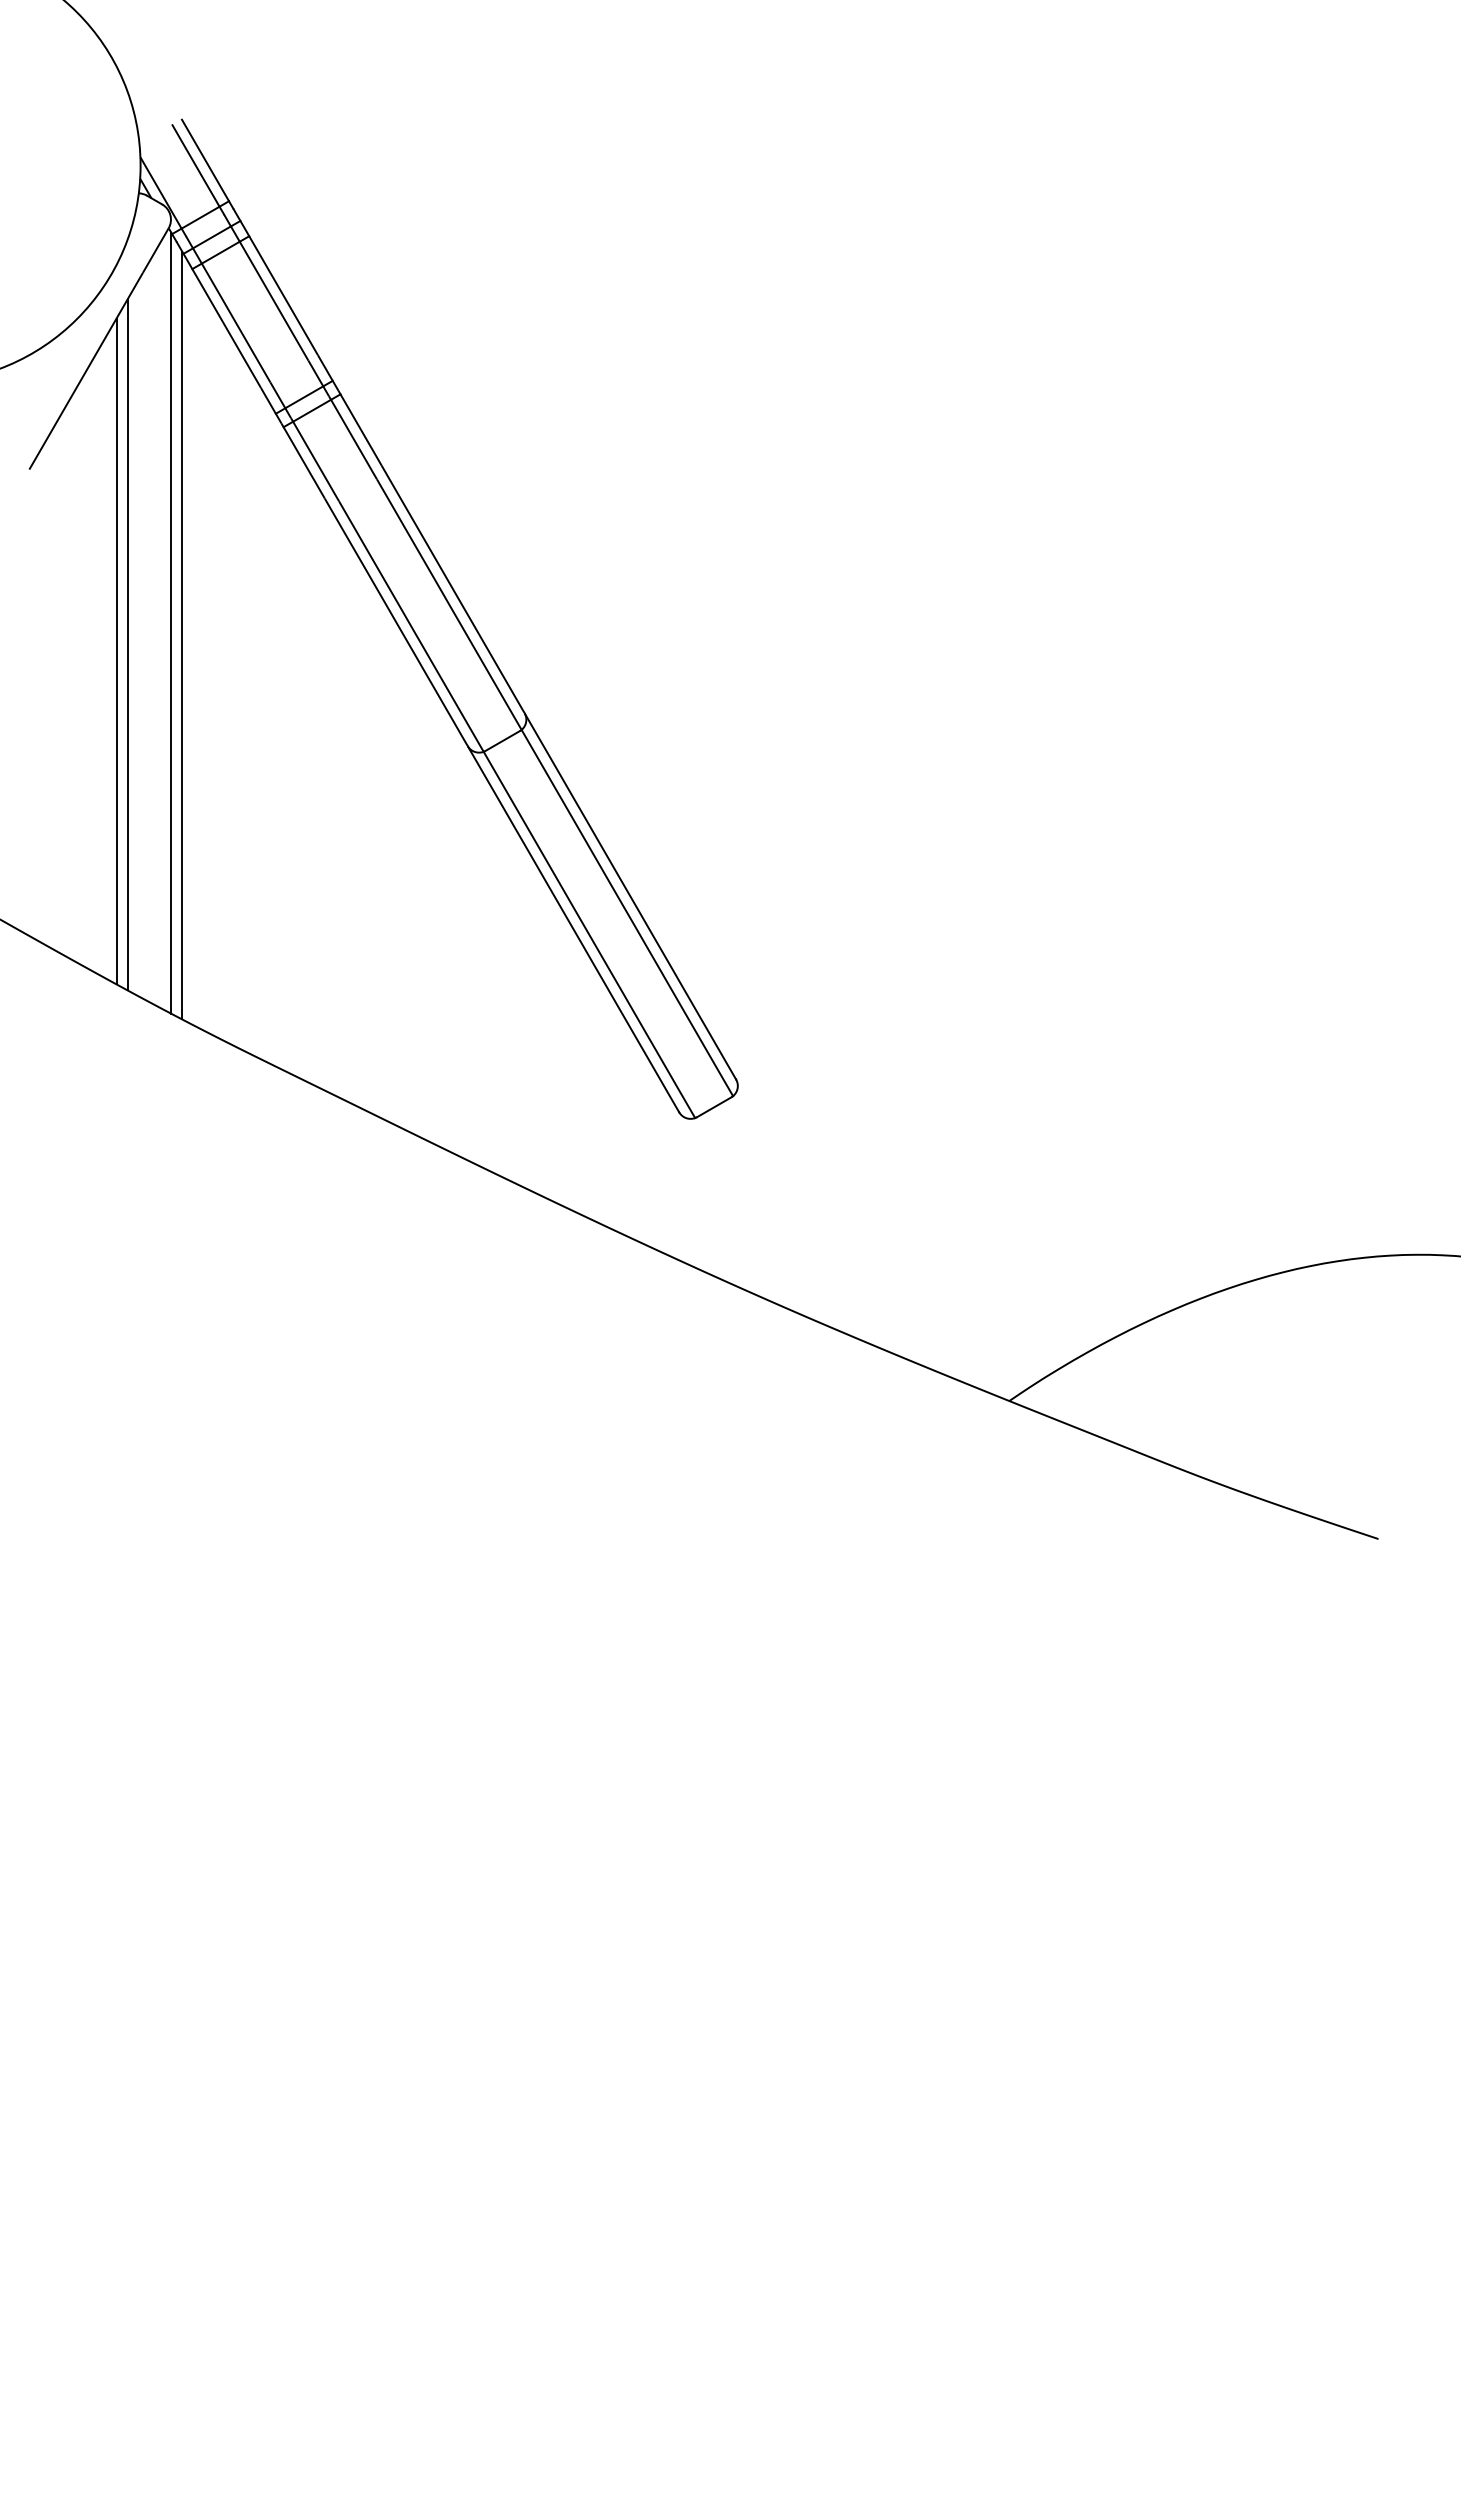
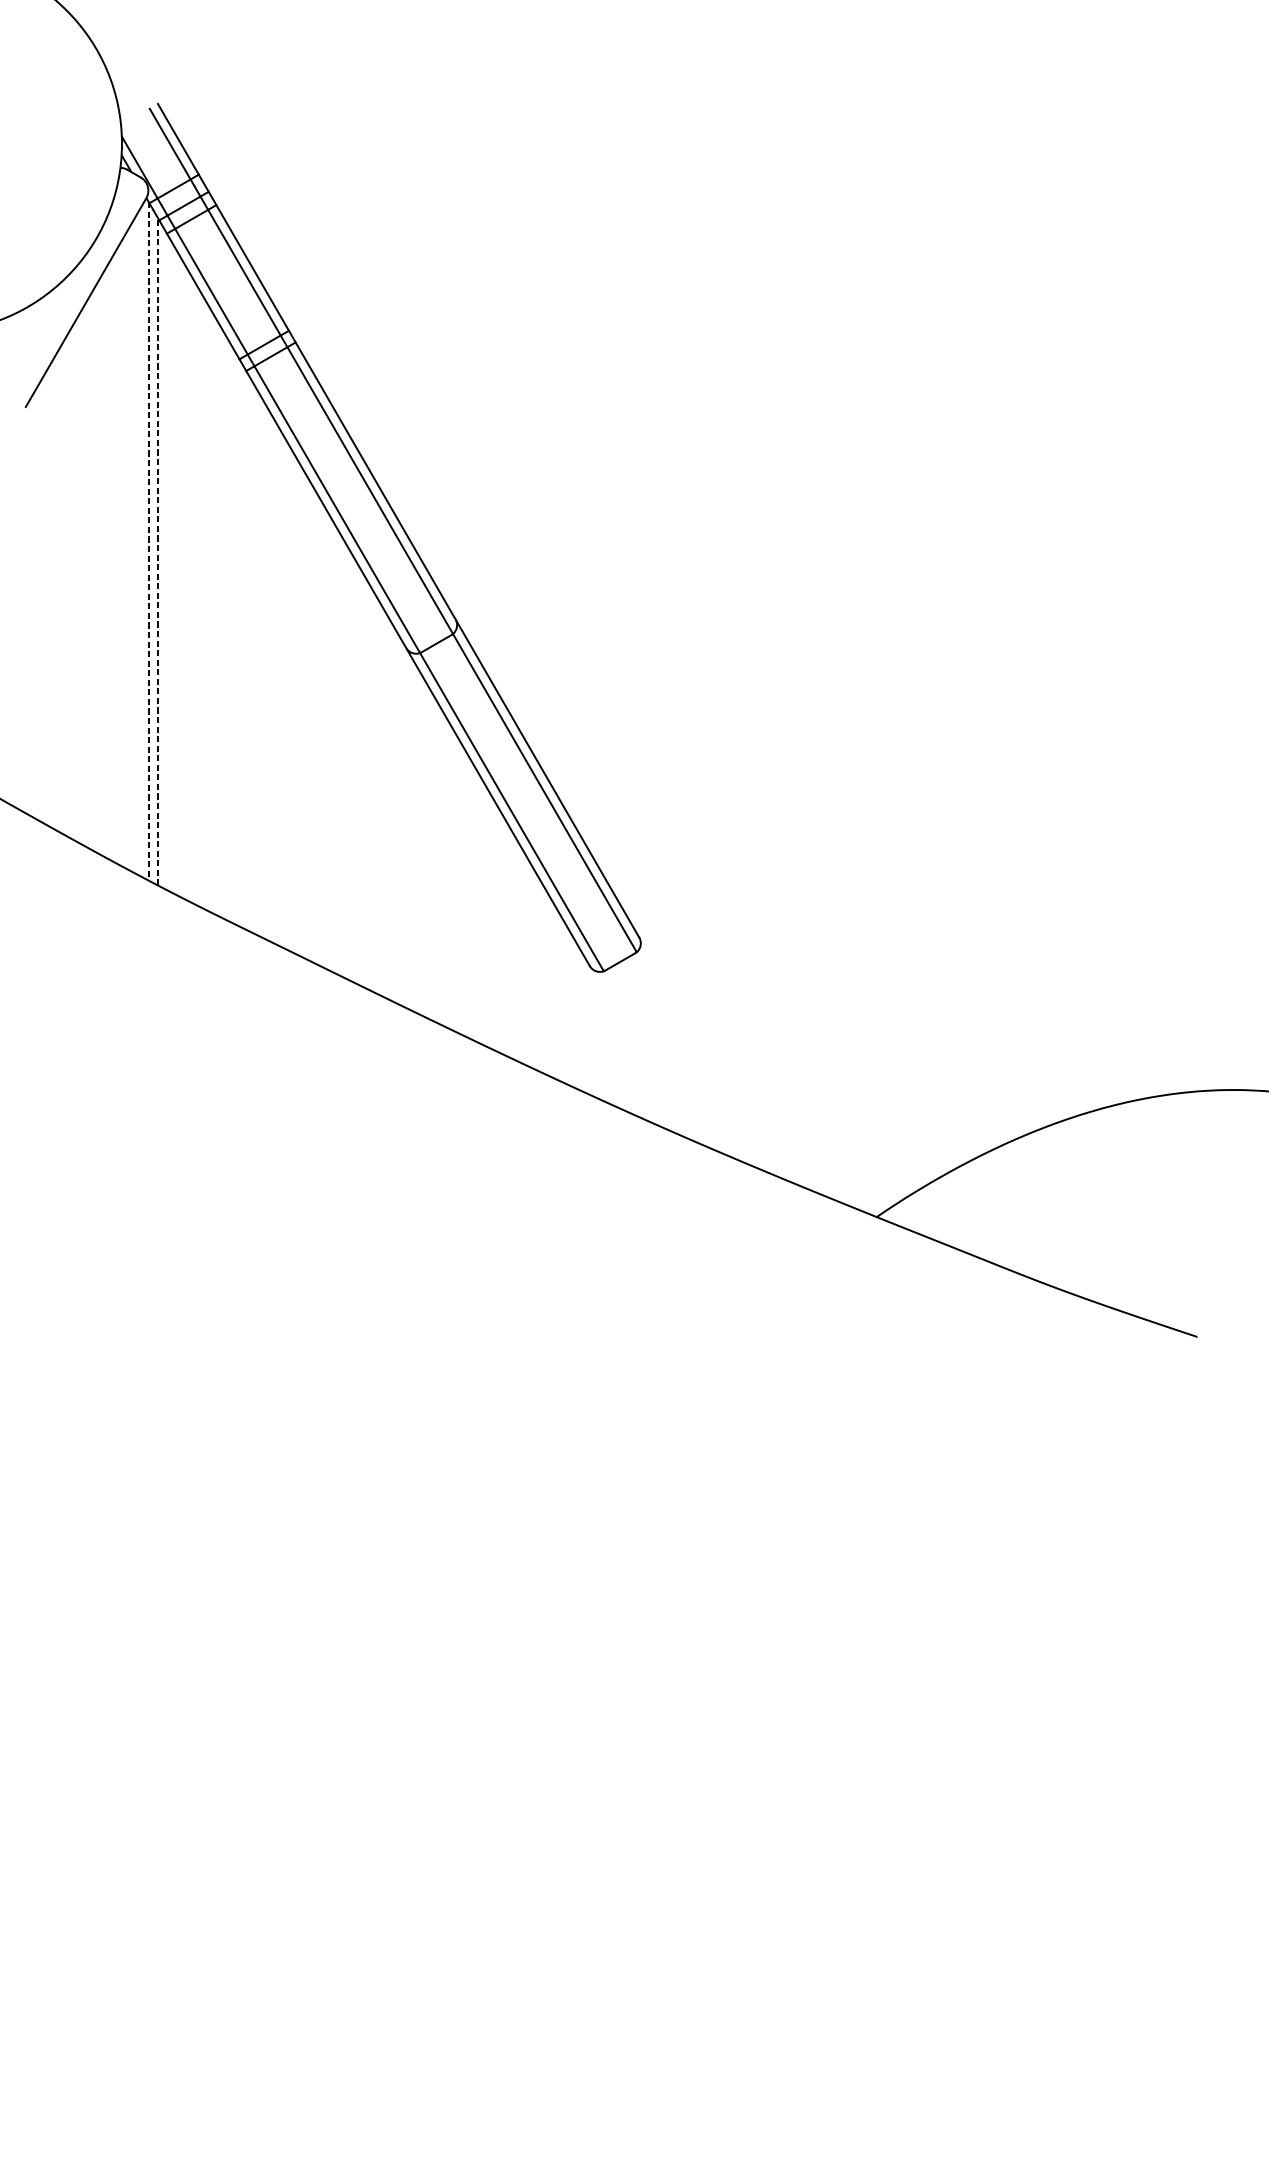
line: (171, 623) -> (148, 541), solid -> dashed
line: (182, 635) -> (158, 551), solid -> dashed
line: (127, 644) -> (110, 559), removed
line: (116, 651) -> (101, 565), removed

